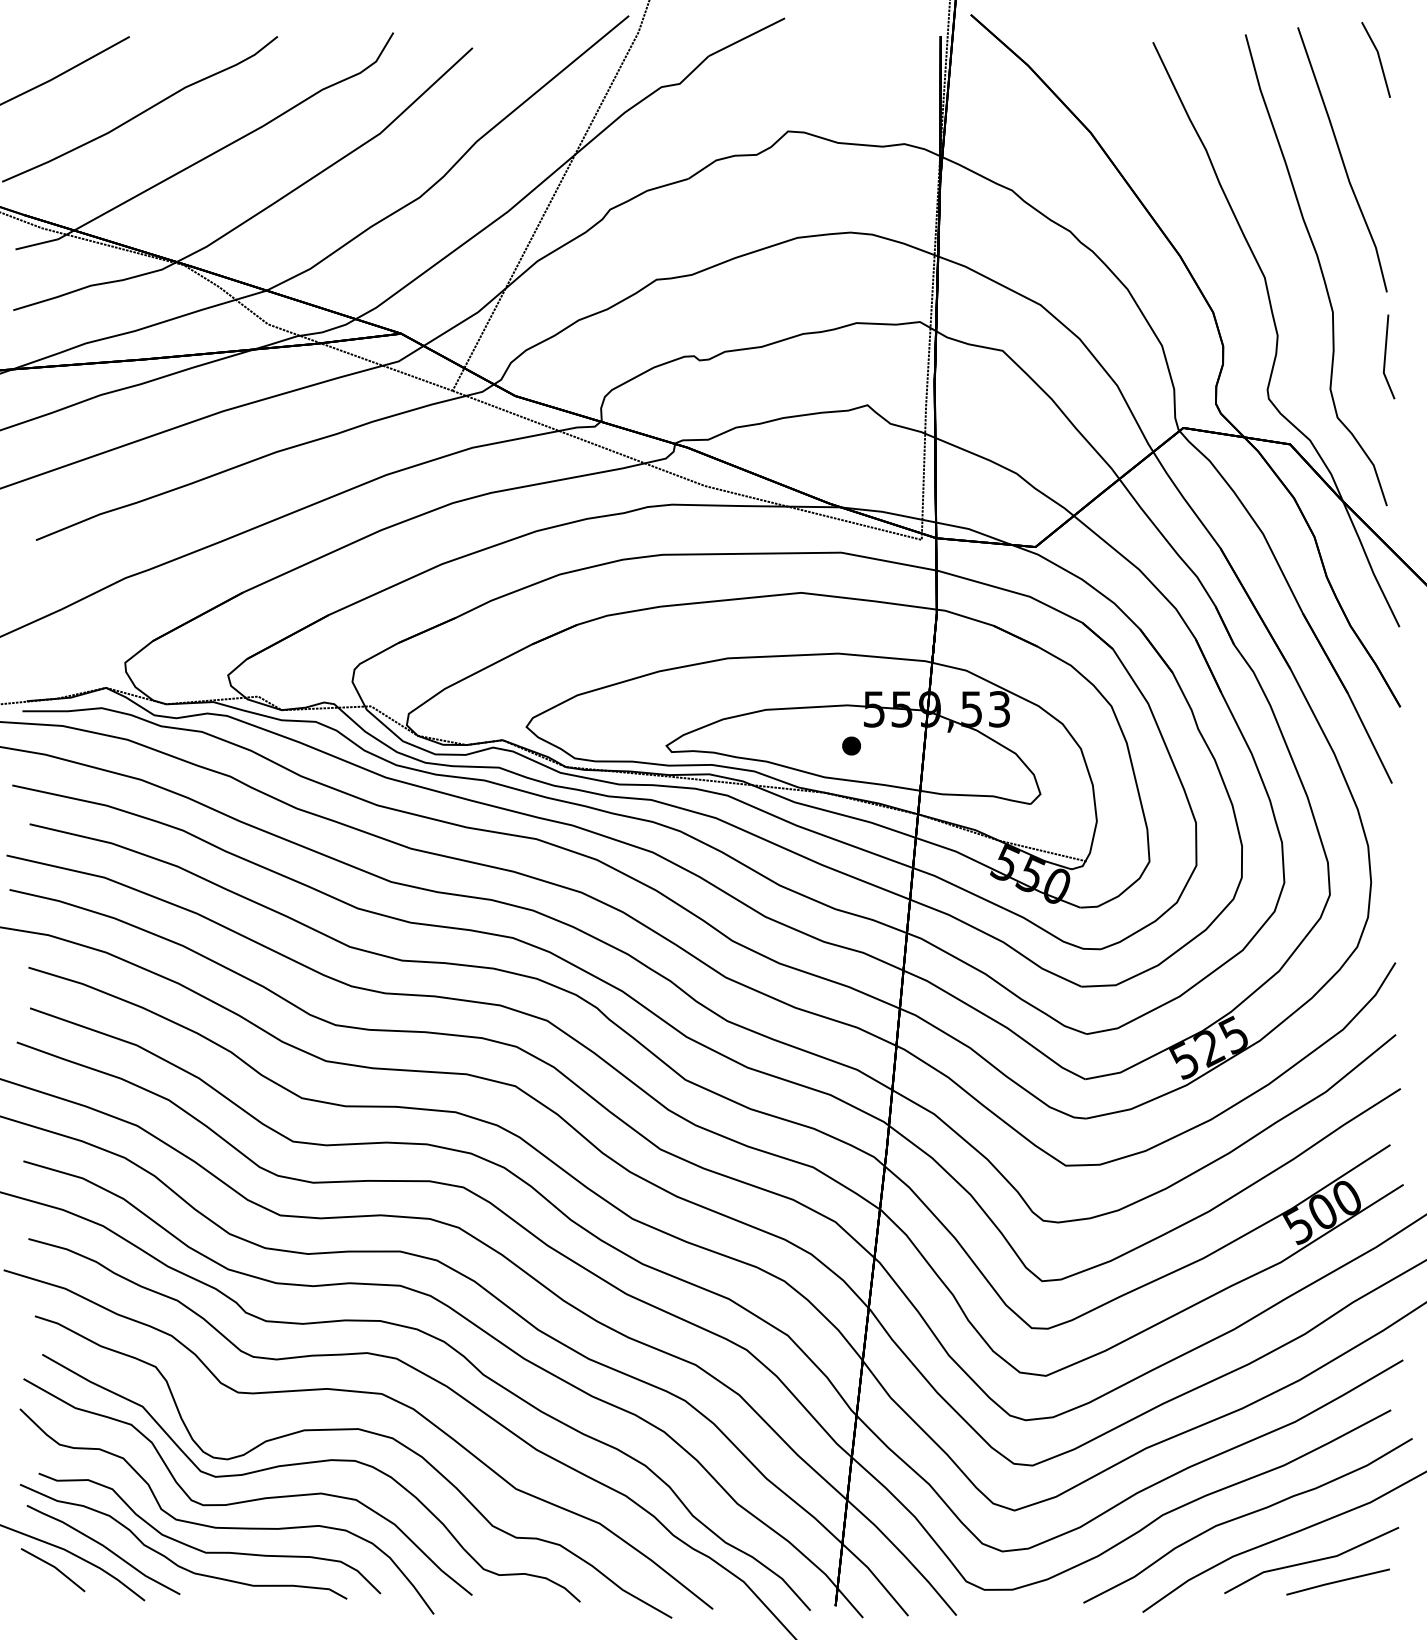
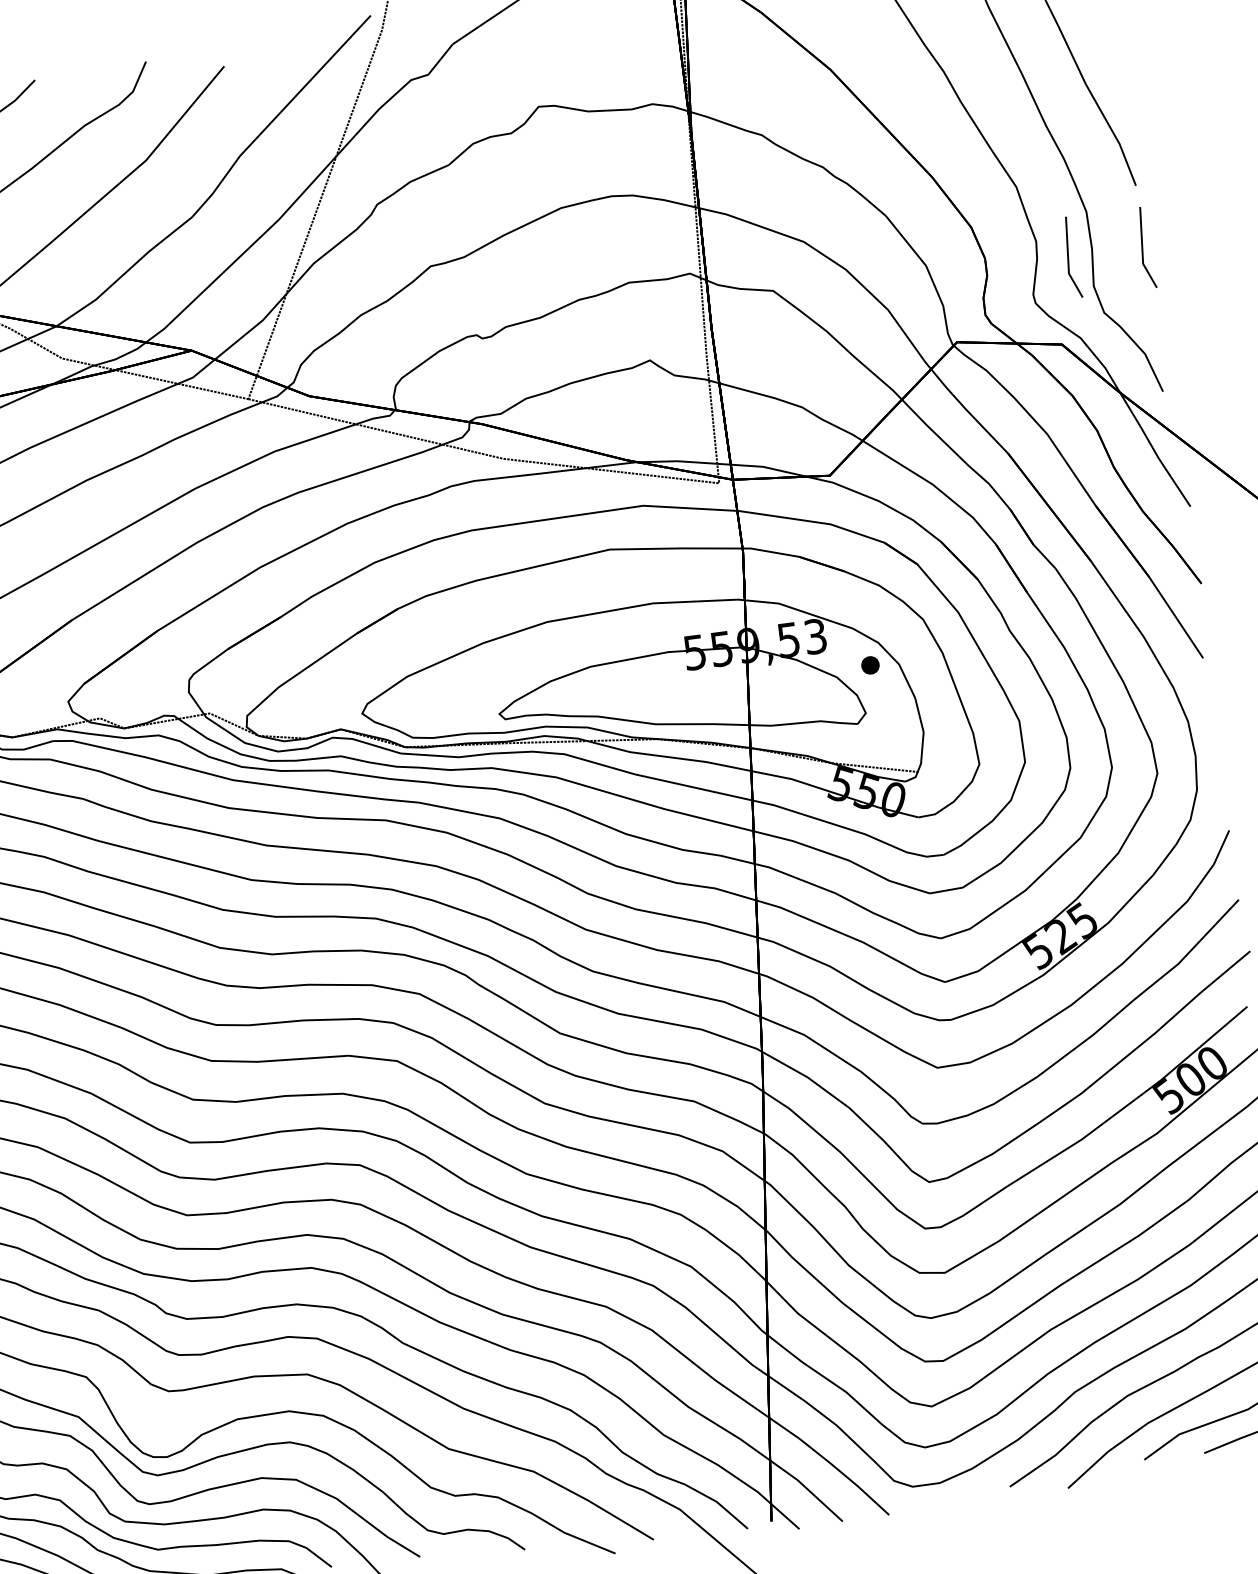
line: (1309, 355) -> (1069, 256), added
part: (851, 745) -> (870, 664), moved

